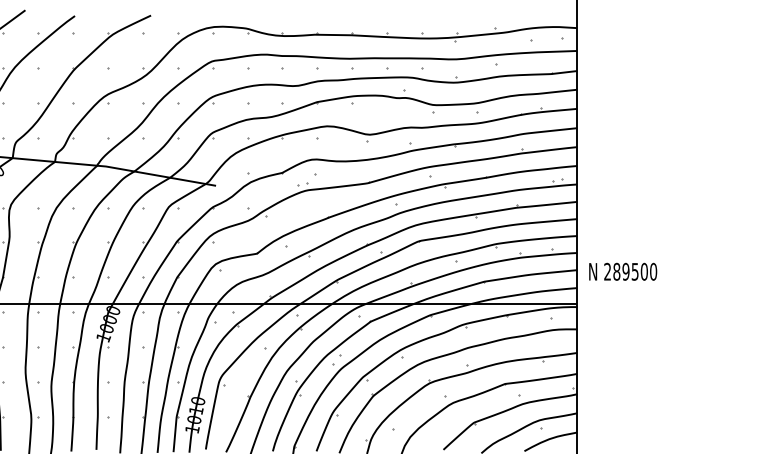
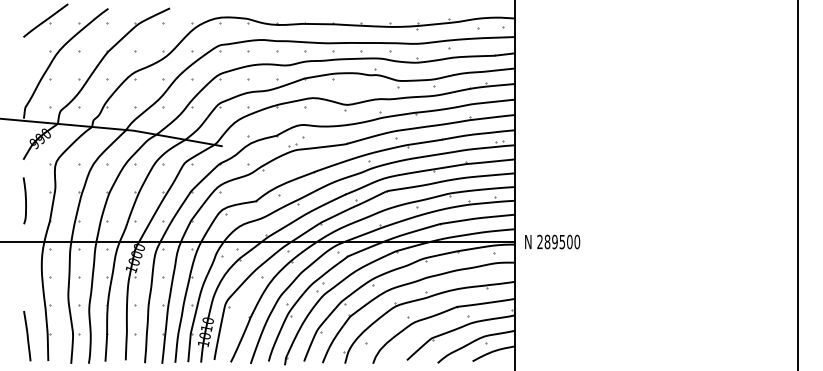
text: (622, 271) -> (552, 241), moved

